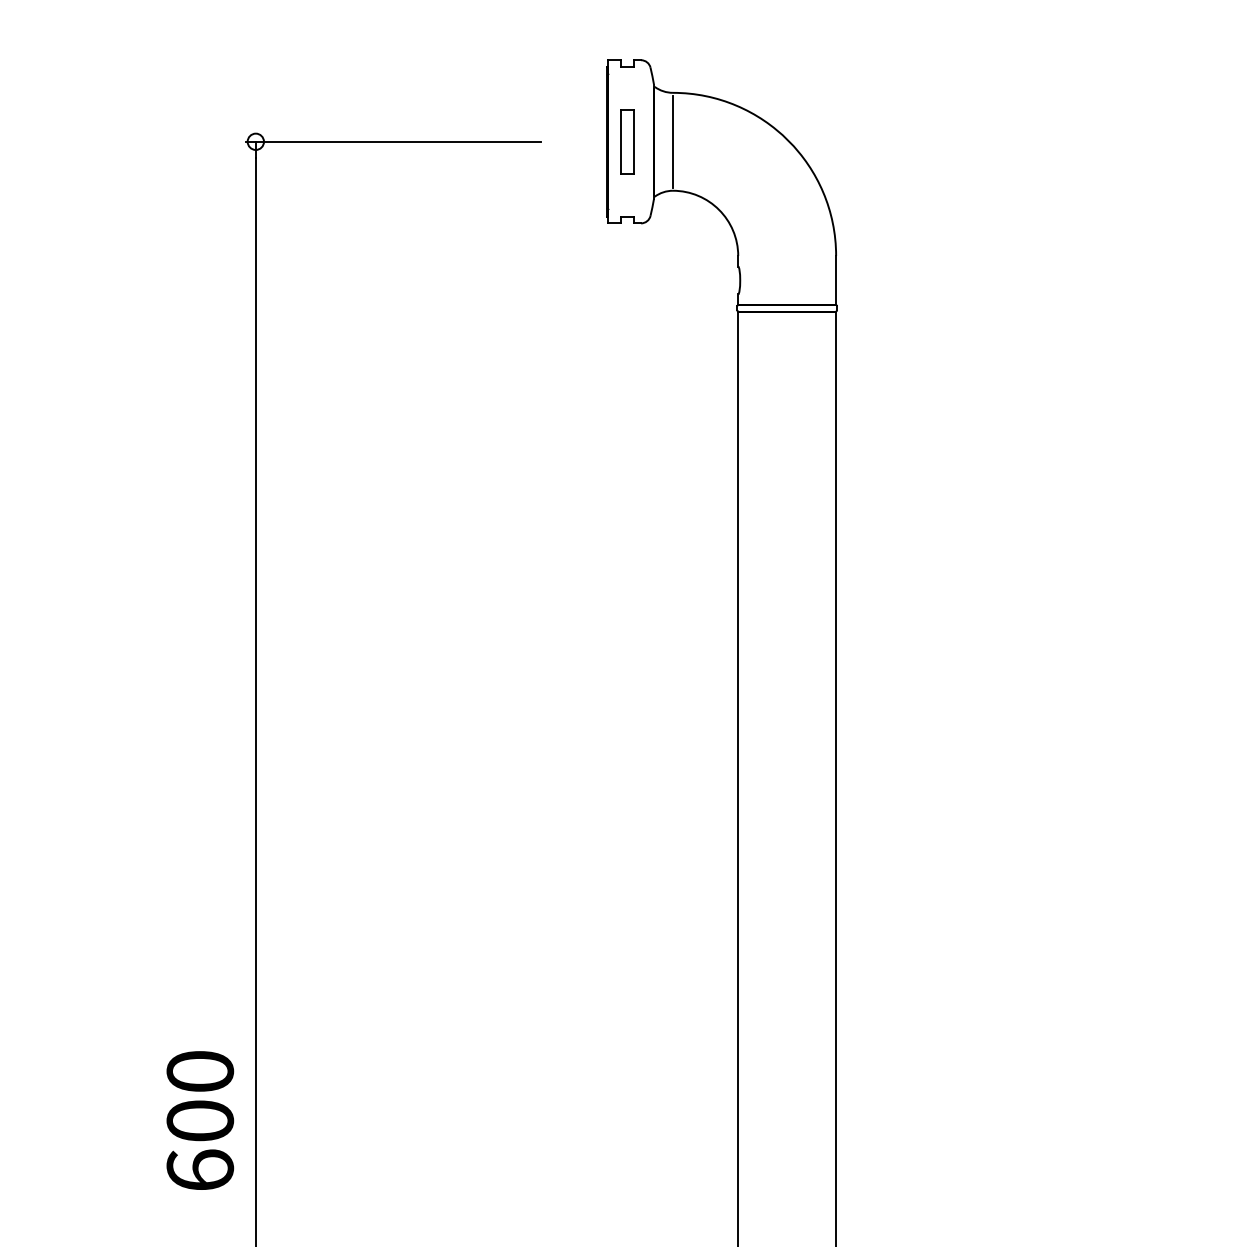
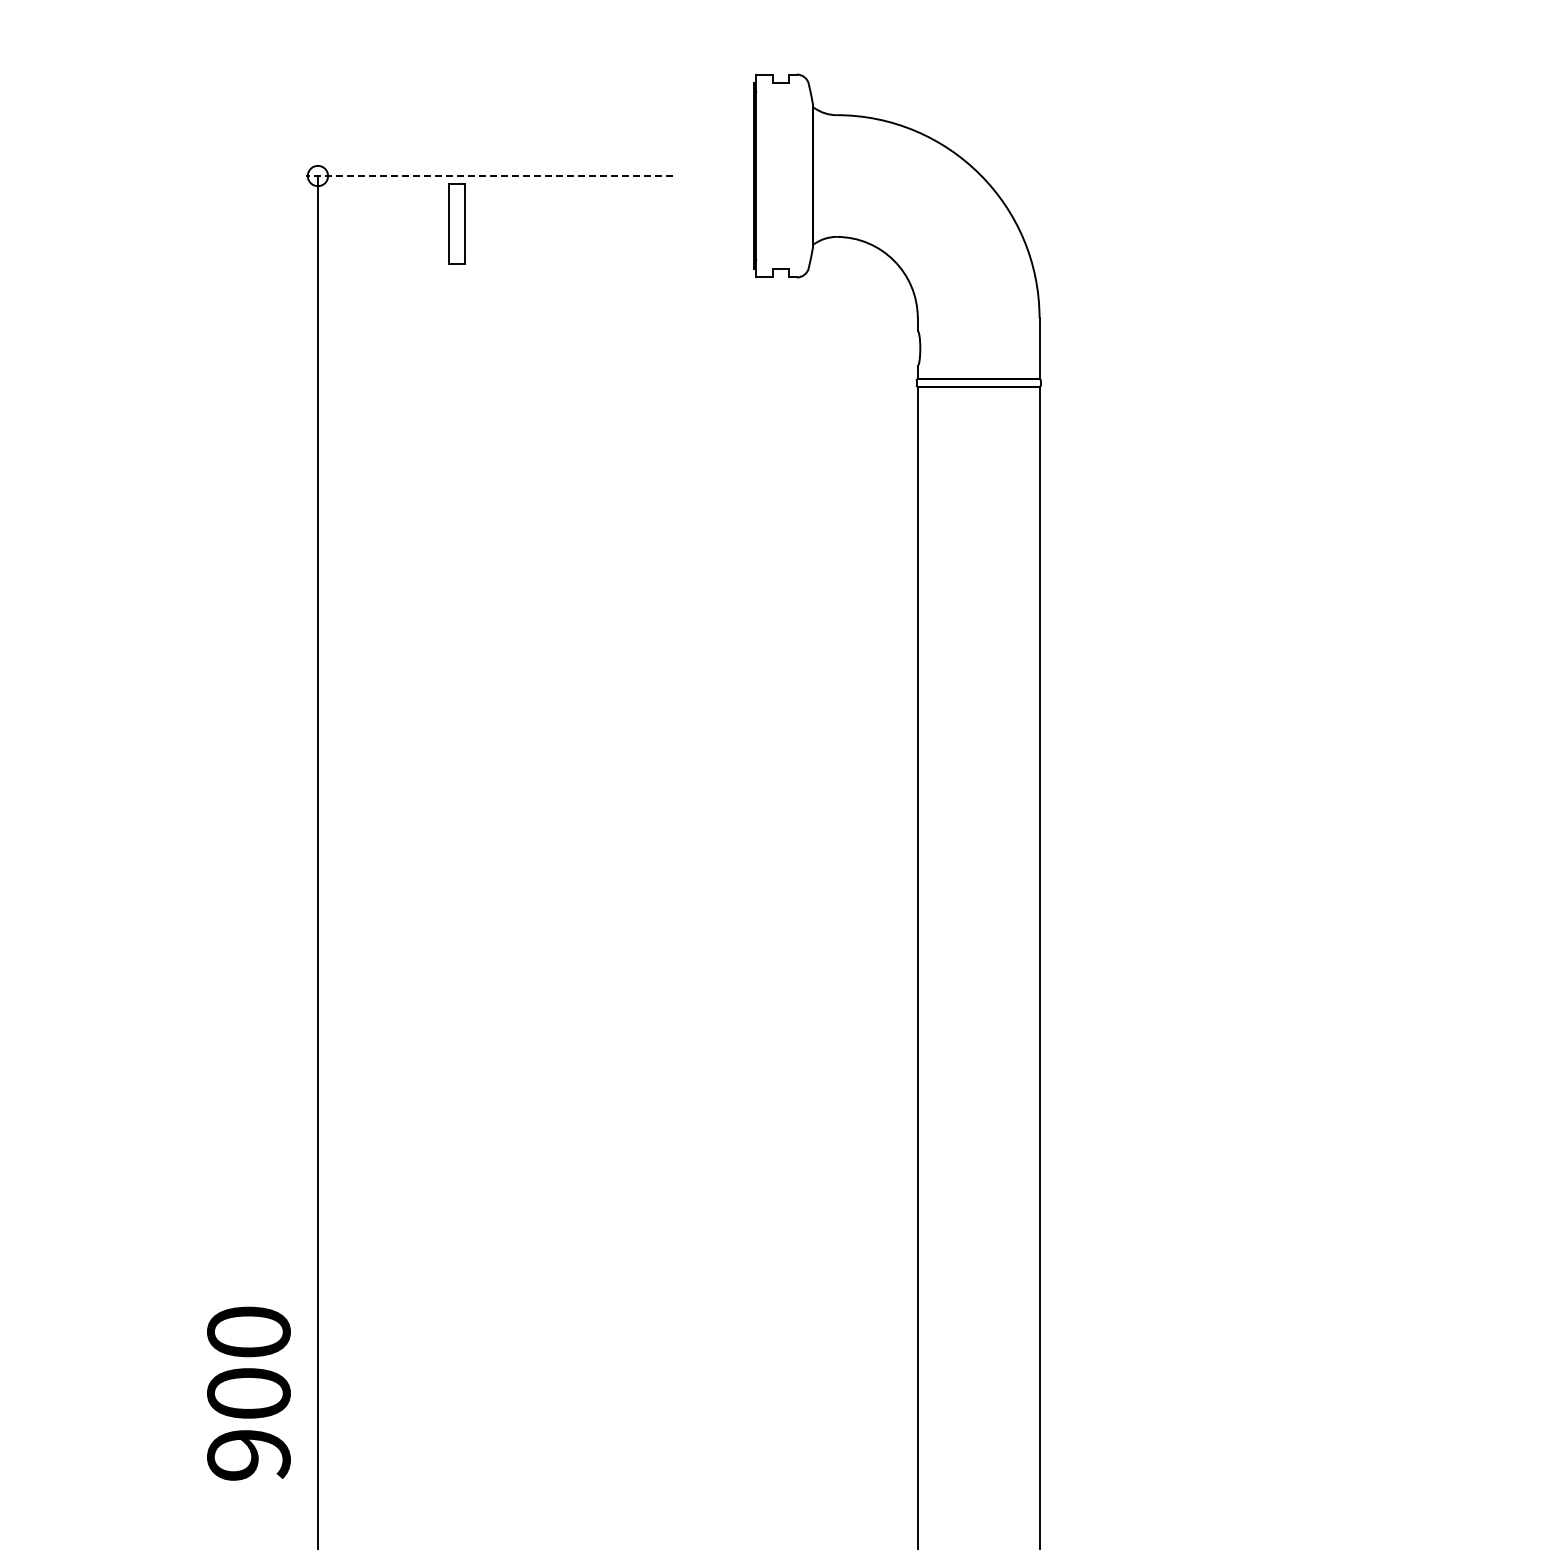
part: (627, 141) -> (456, 223), moved
line: (672, 141) -> (836, 175), removed
line: (393, 142) -> (489, 176), solid -> dashed
text: (199, 1169) -> (248, 1454), 600 -> 900

